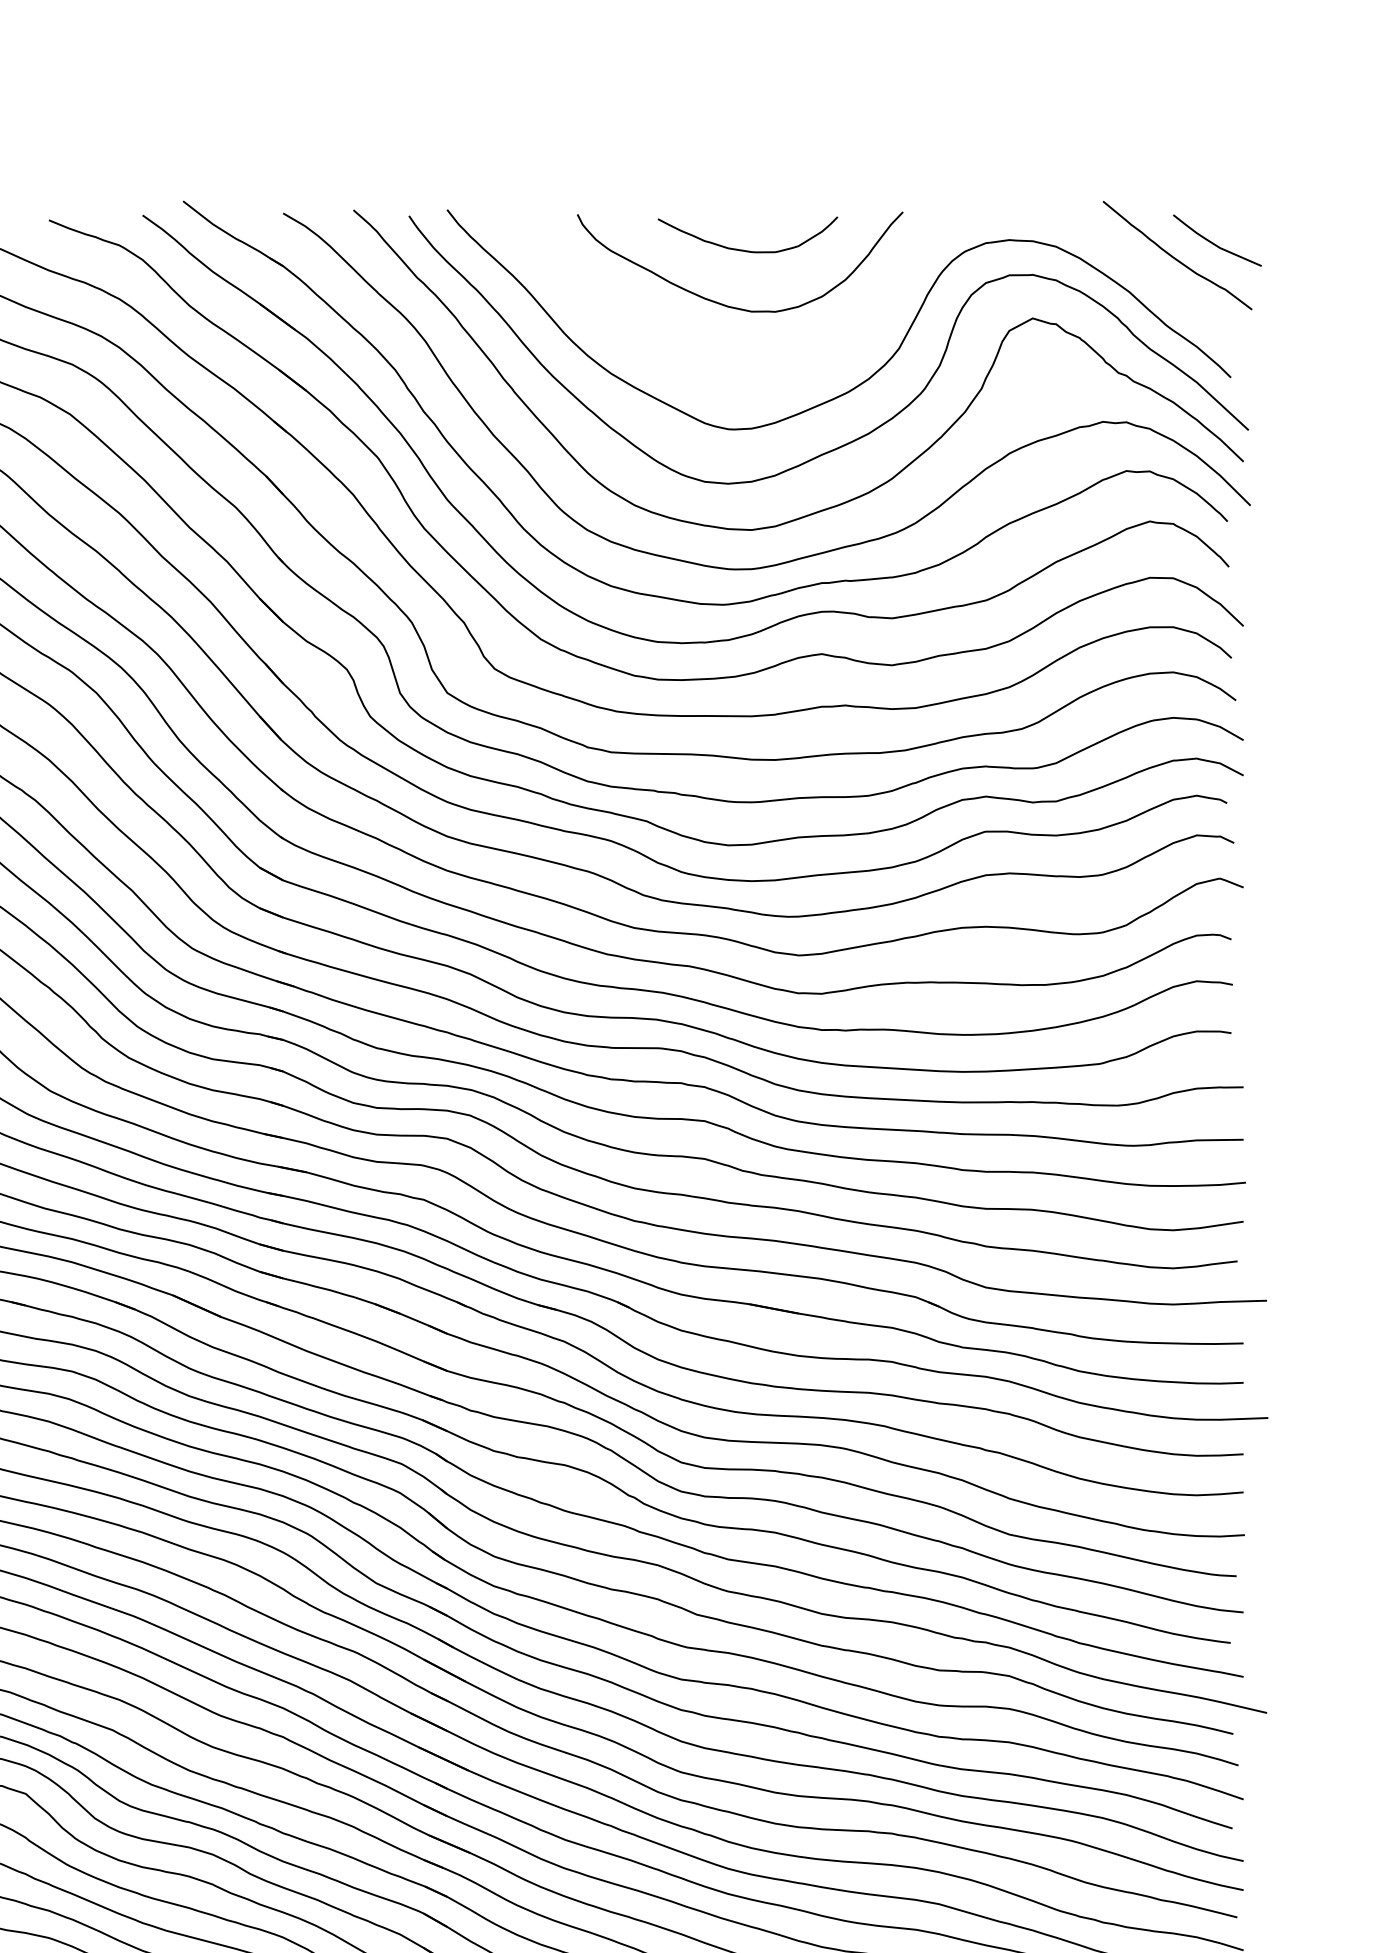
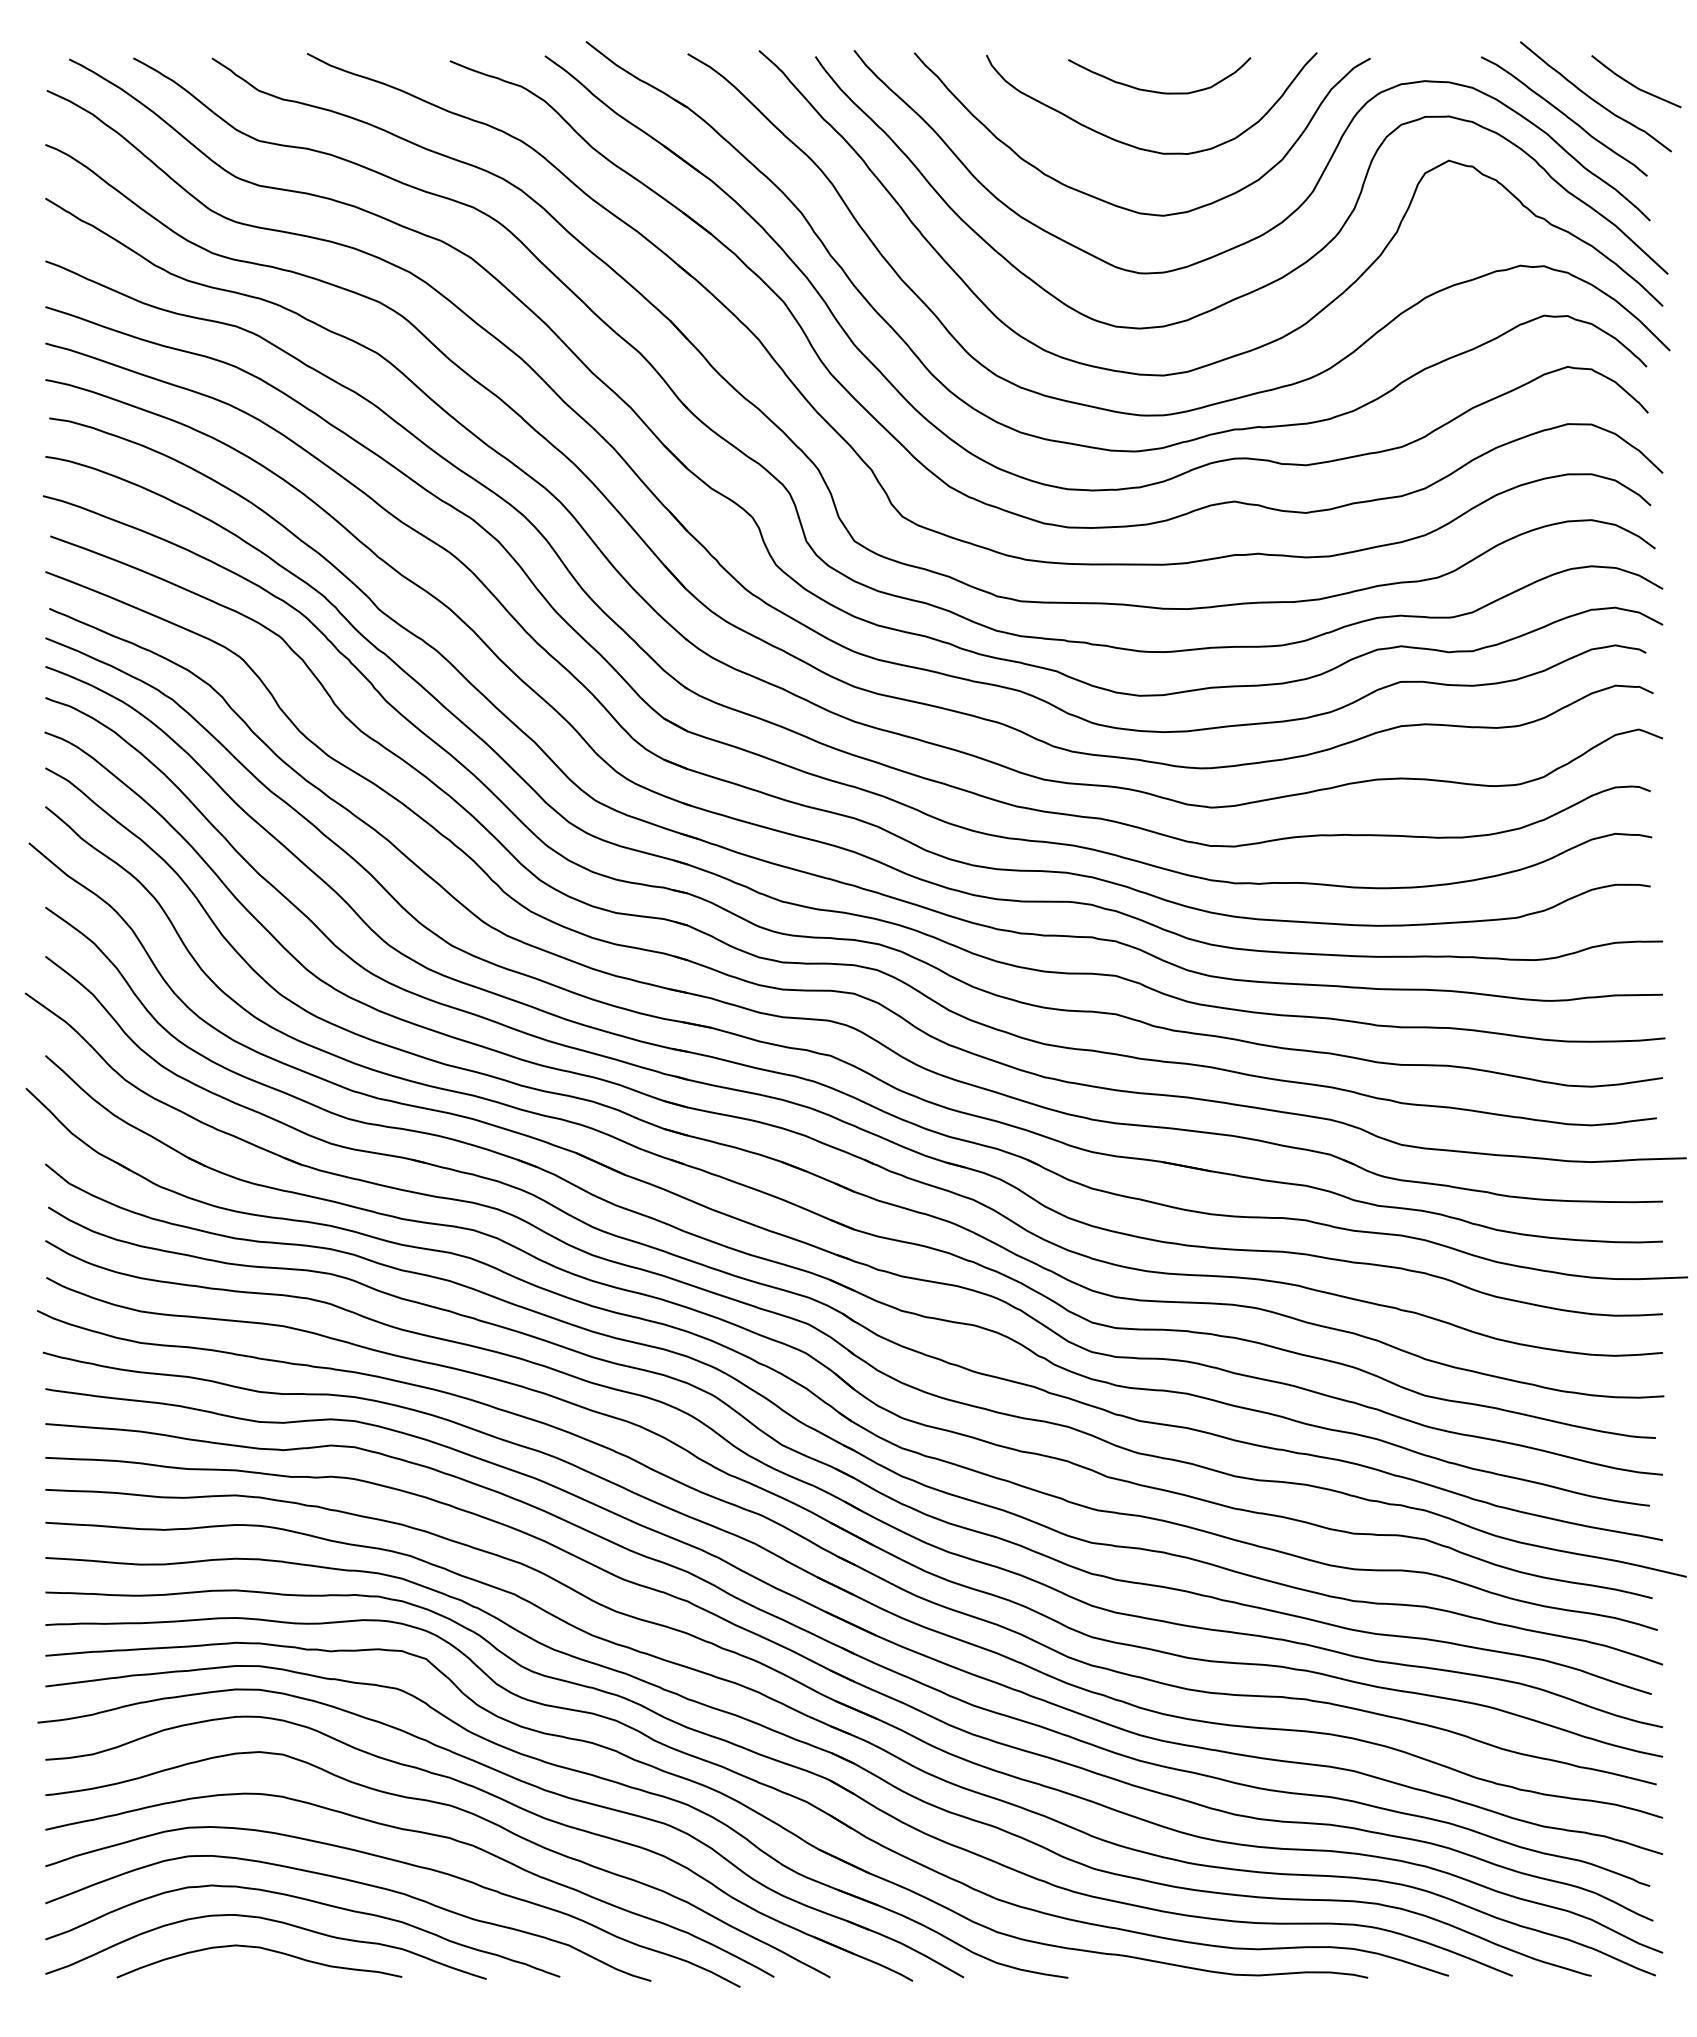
curve: (1146, 273) -> (1564, 115), added
curve: (702, 360) -> (1113, 203), added

